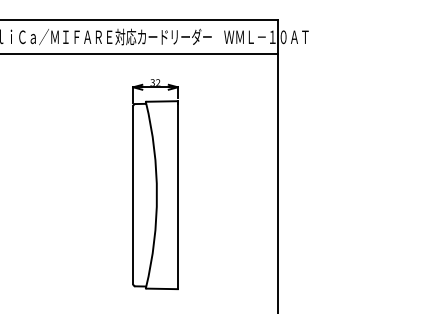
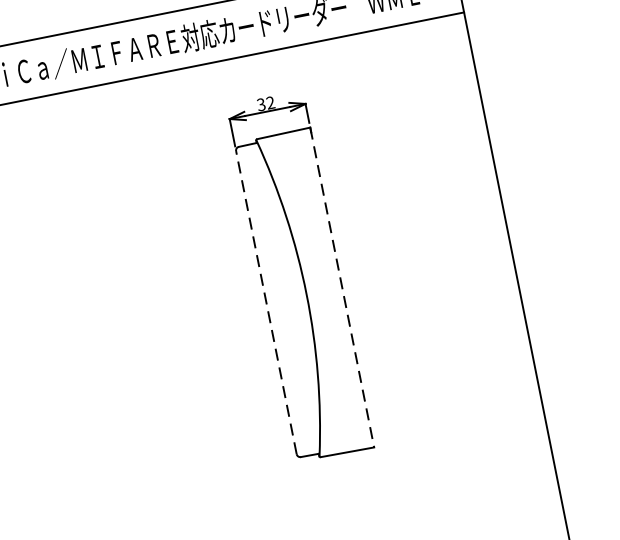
line: (133, 194) -> (266, 301), solid -> dashed
line: (177, 195) -> (341, 288), solid -> dashed

